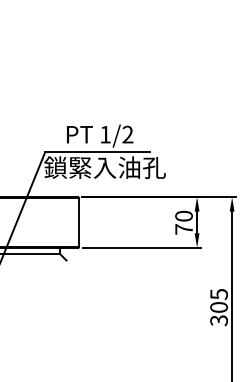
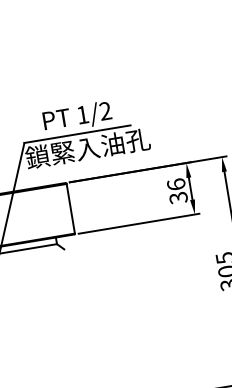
text: (183, 222) -> (176, 191), 70 -> 36

